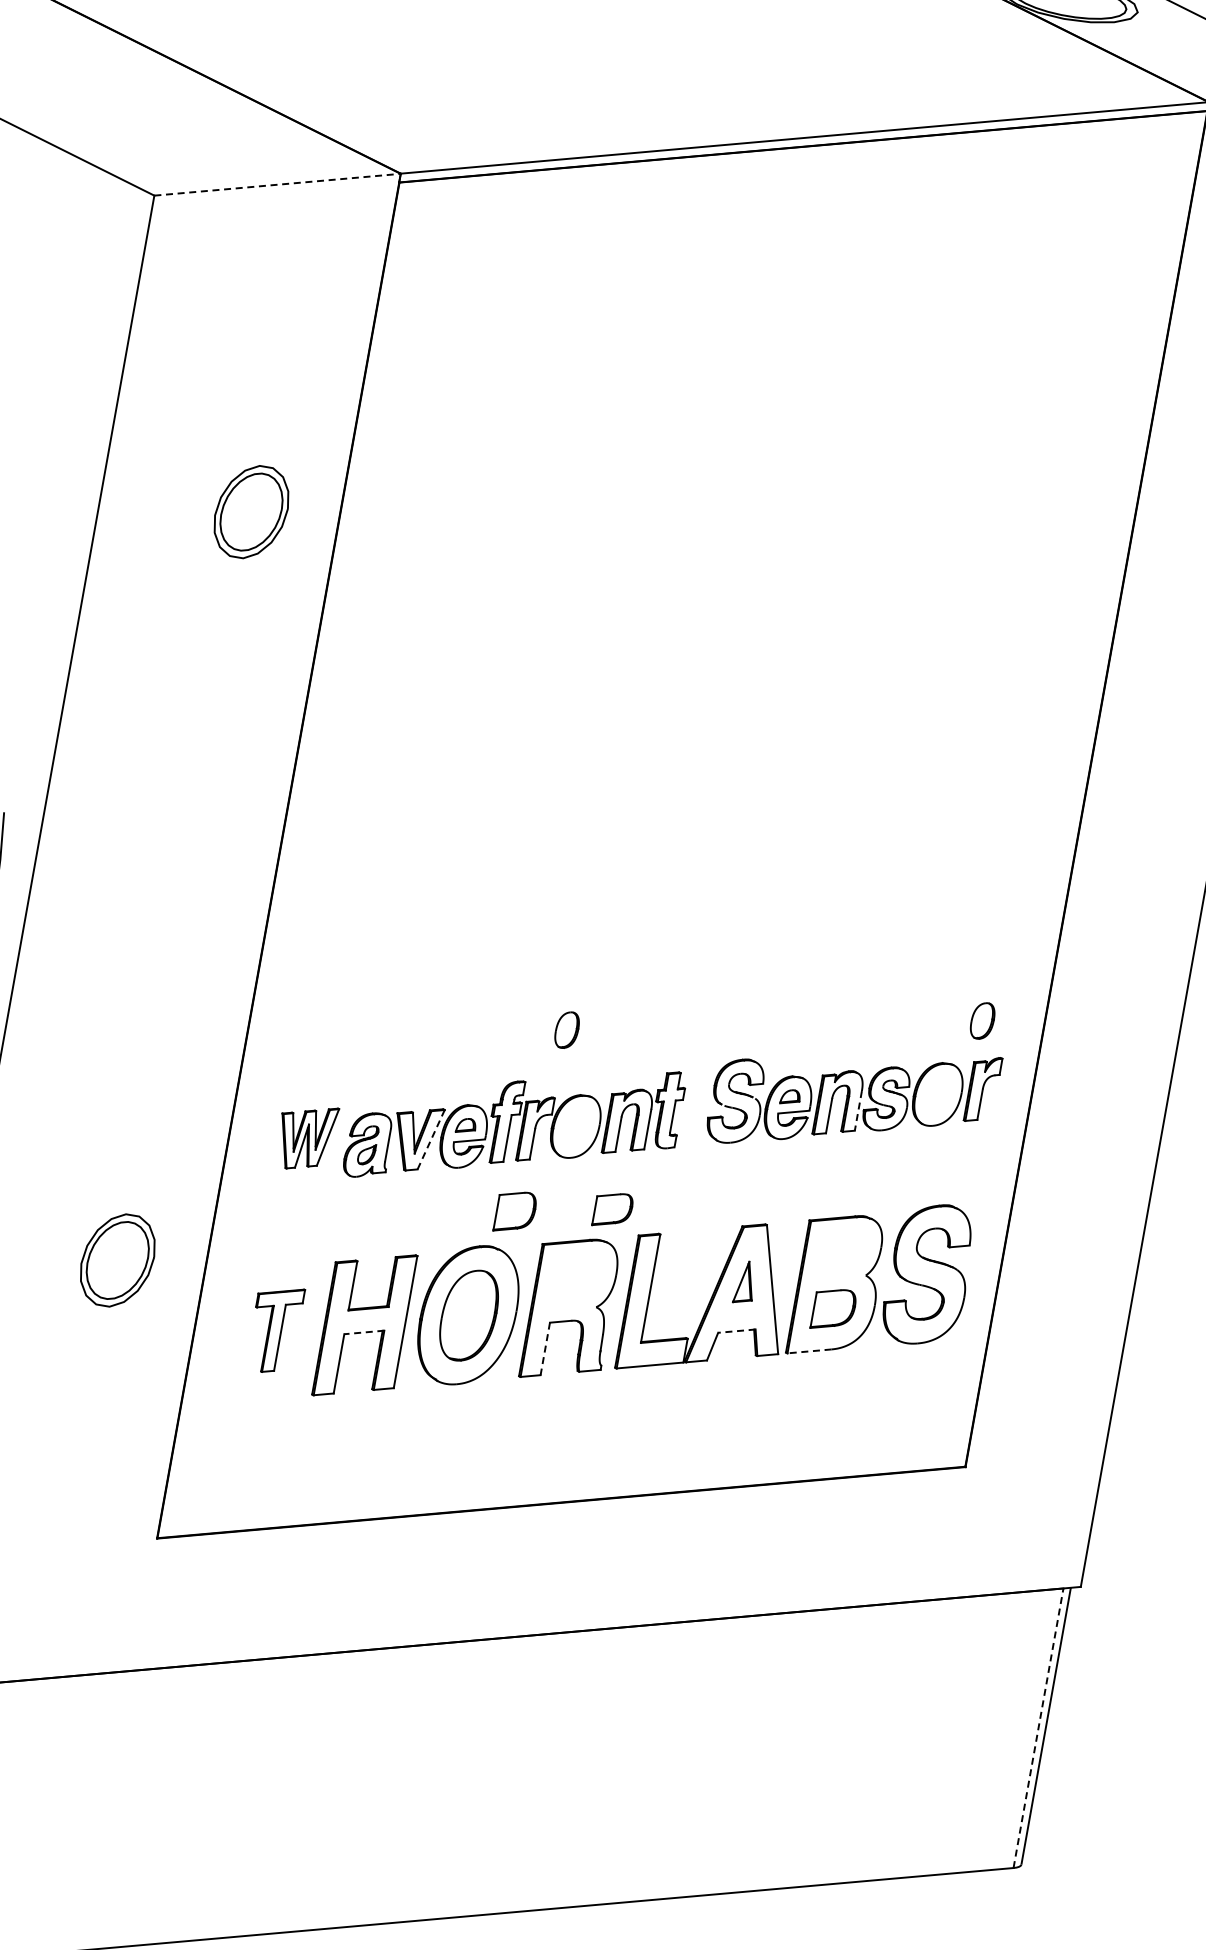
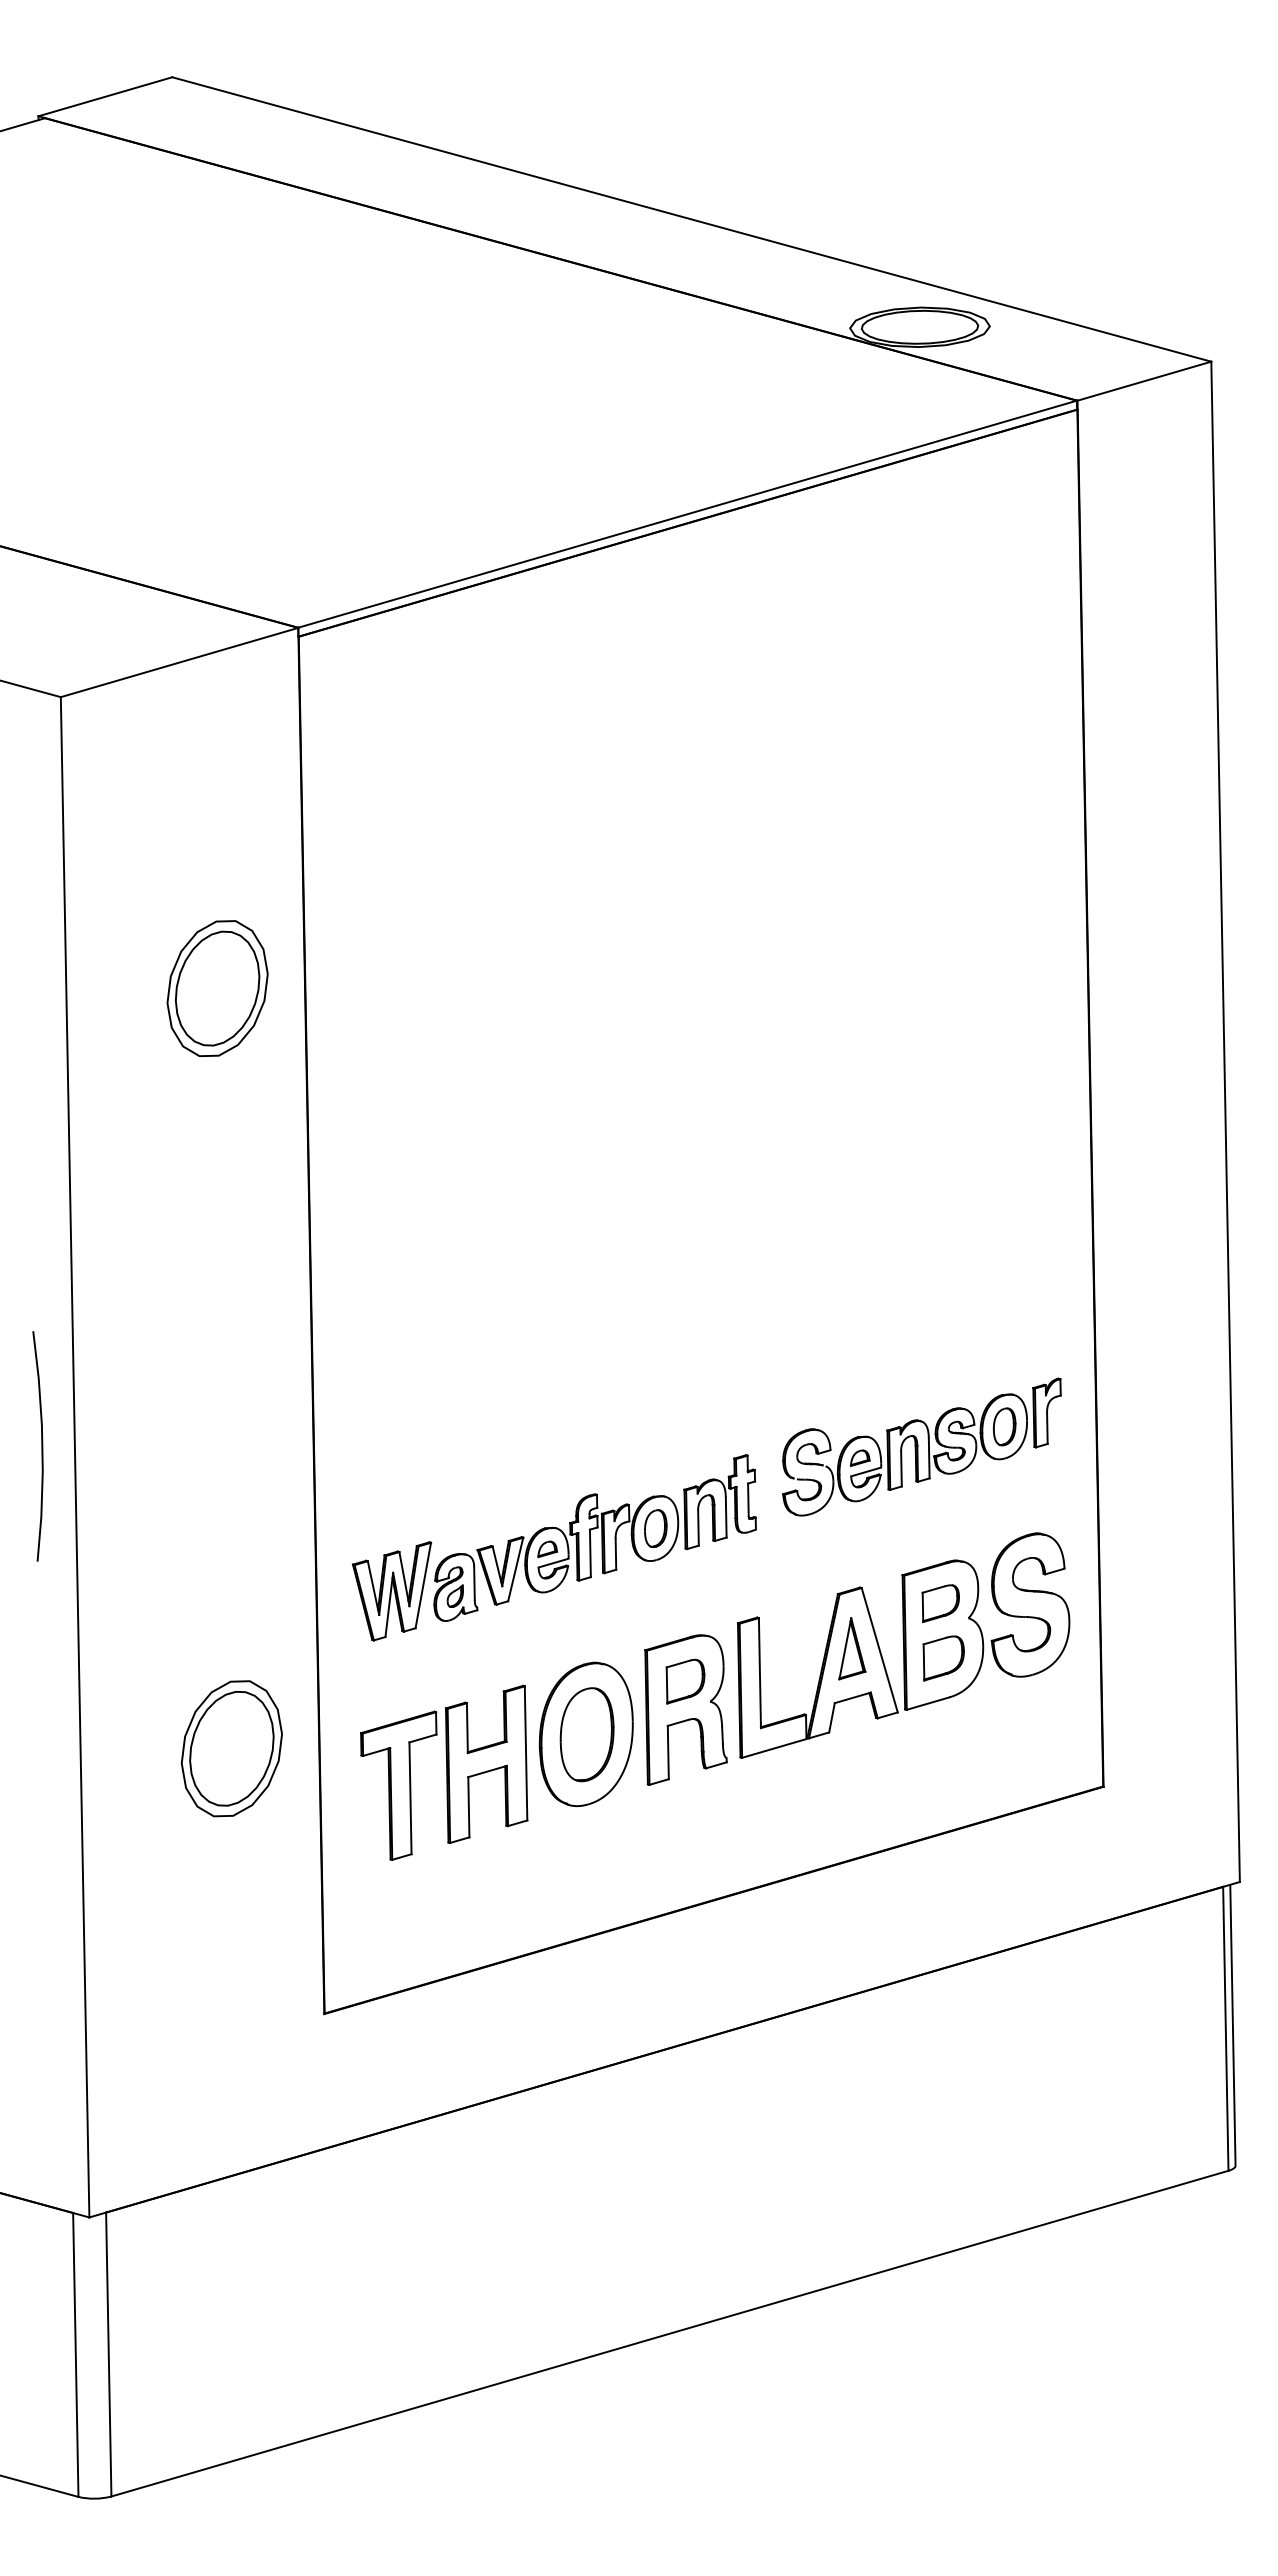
line: (277, 184) -> (179, 662), dashed -> solid
part: (251, 511) -> (217, 988), size x1.43
part: (982, 1020) -> (1004, 1426), moved
part: (566, 1029) -> (655, 1528), moved
line: (858, 1111) -> (929, 1458), dashed -> solid
part: (306, 1137) -> (392, 1591), size x1.43
line: (430, 1139) -> (515, 1569), dashed -> solid
part: (612, 1210) -> (940, 1603), moved
part: (515, 1212) -> (685, 1681), moved
part: (117, 1260) -> (231, 1748), size x1.43
part: (746, 1282) -> (852, 1648), size x1.43
part: (274, 1328) -> (398, 1785), size x1.67
line: (736, 1330) -> (852, 1697), dashed -> solid
line: (364, 1332) -> (487, 1771), dashed -> solid
line: (545, 1348) -> (668, 1752), dashed -> solid
line: (809, 1351) -> (927, 1703), dashed -> solid
line: (1038, 1727) -> (1225, 2028), dashed -> solid

